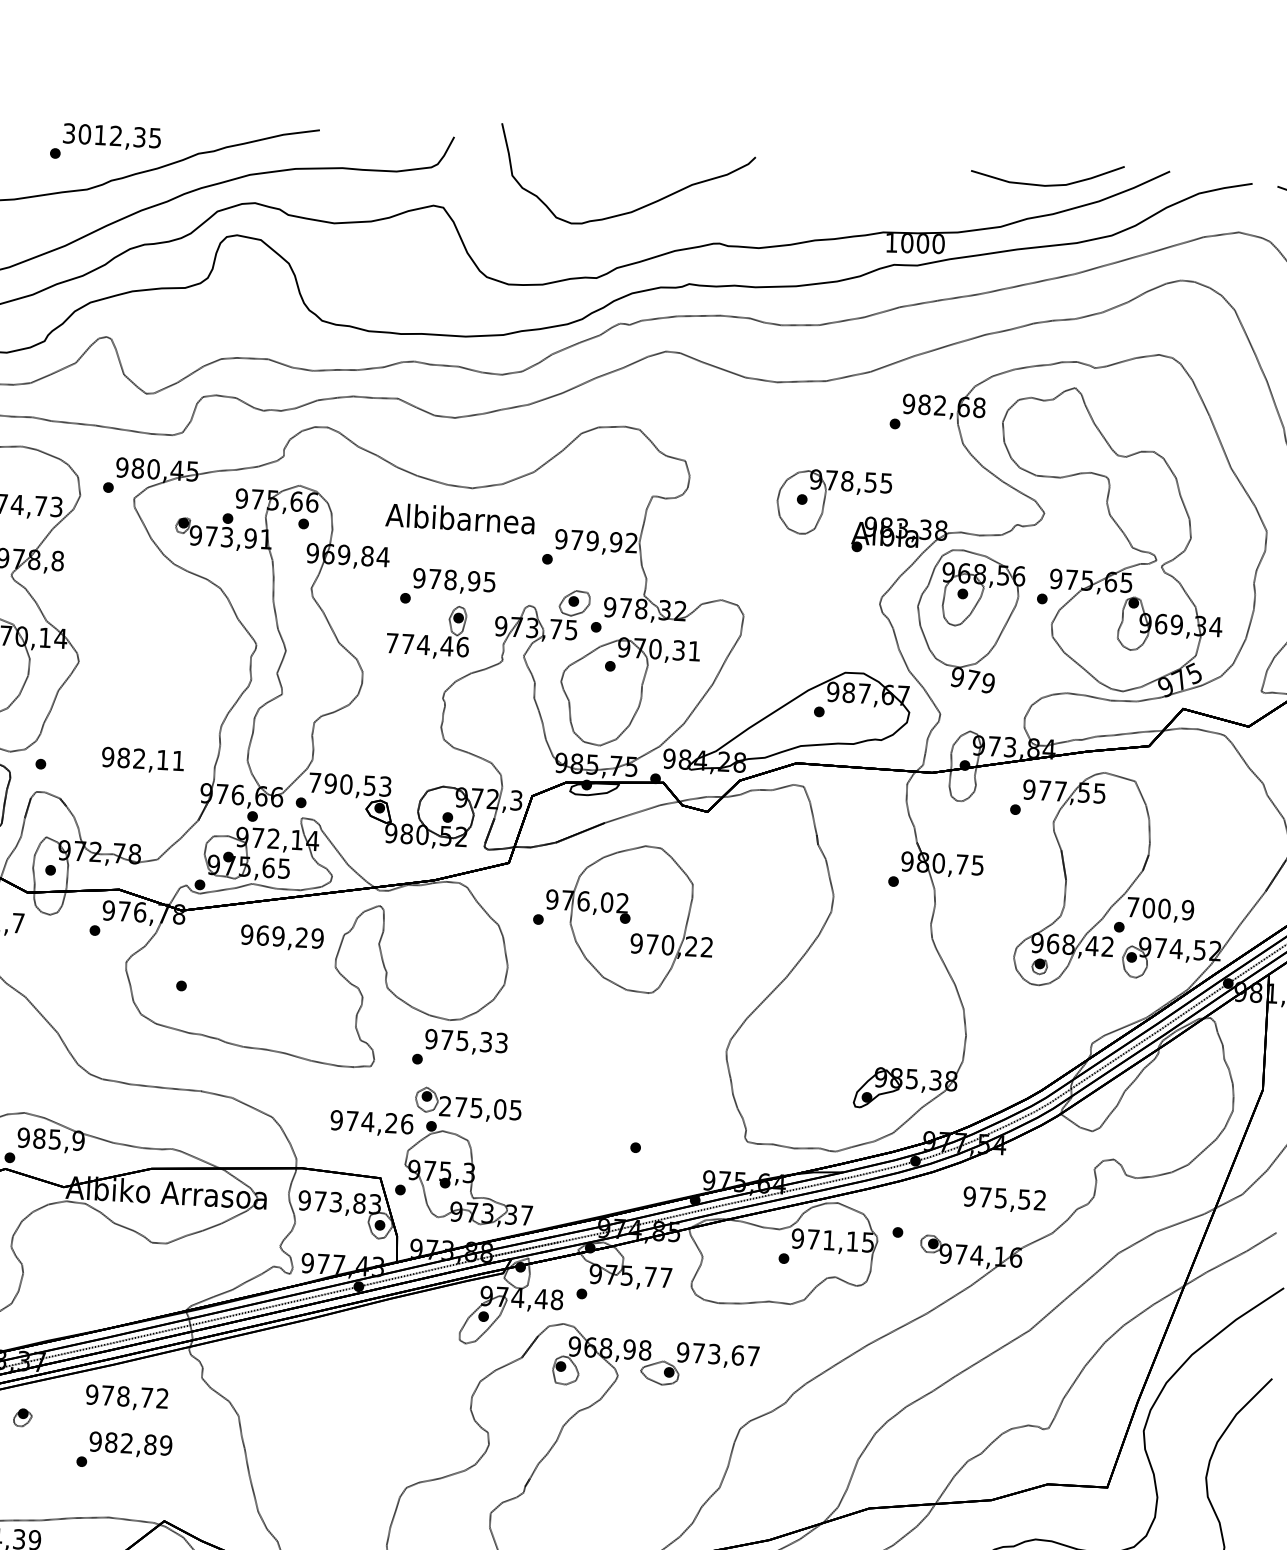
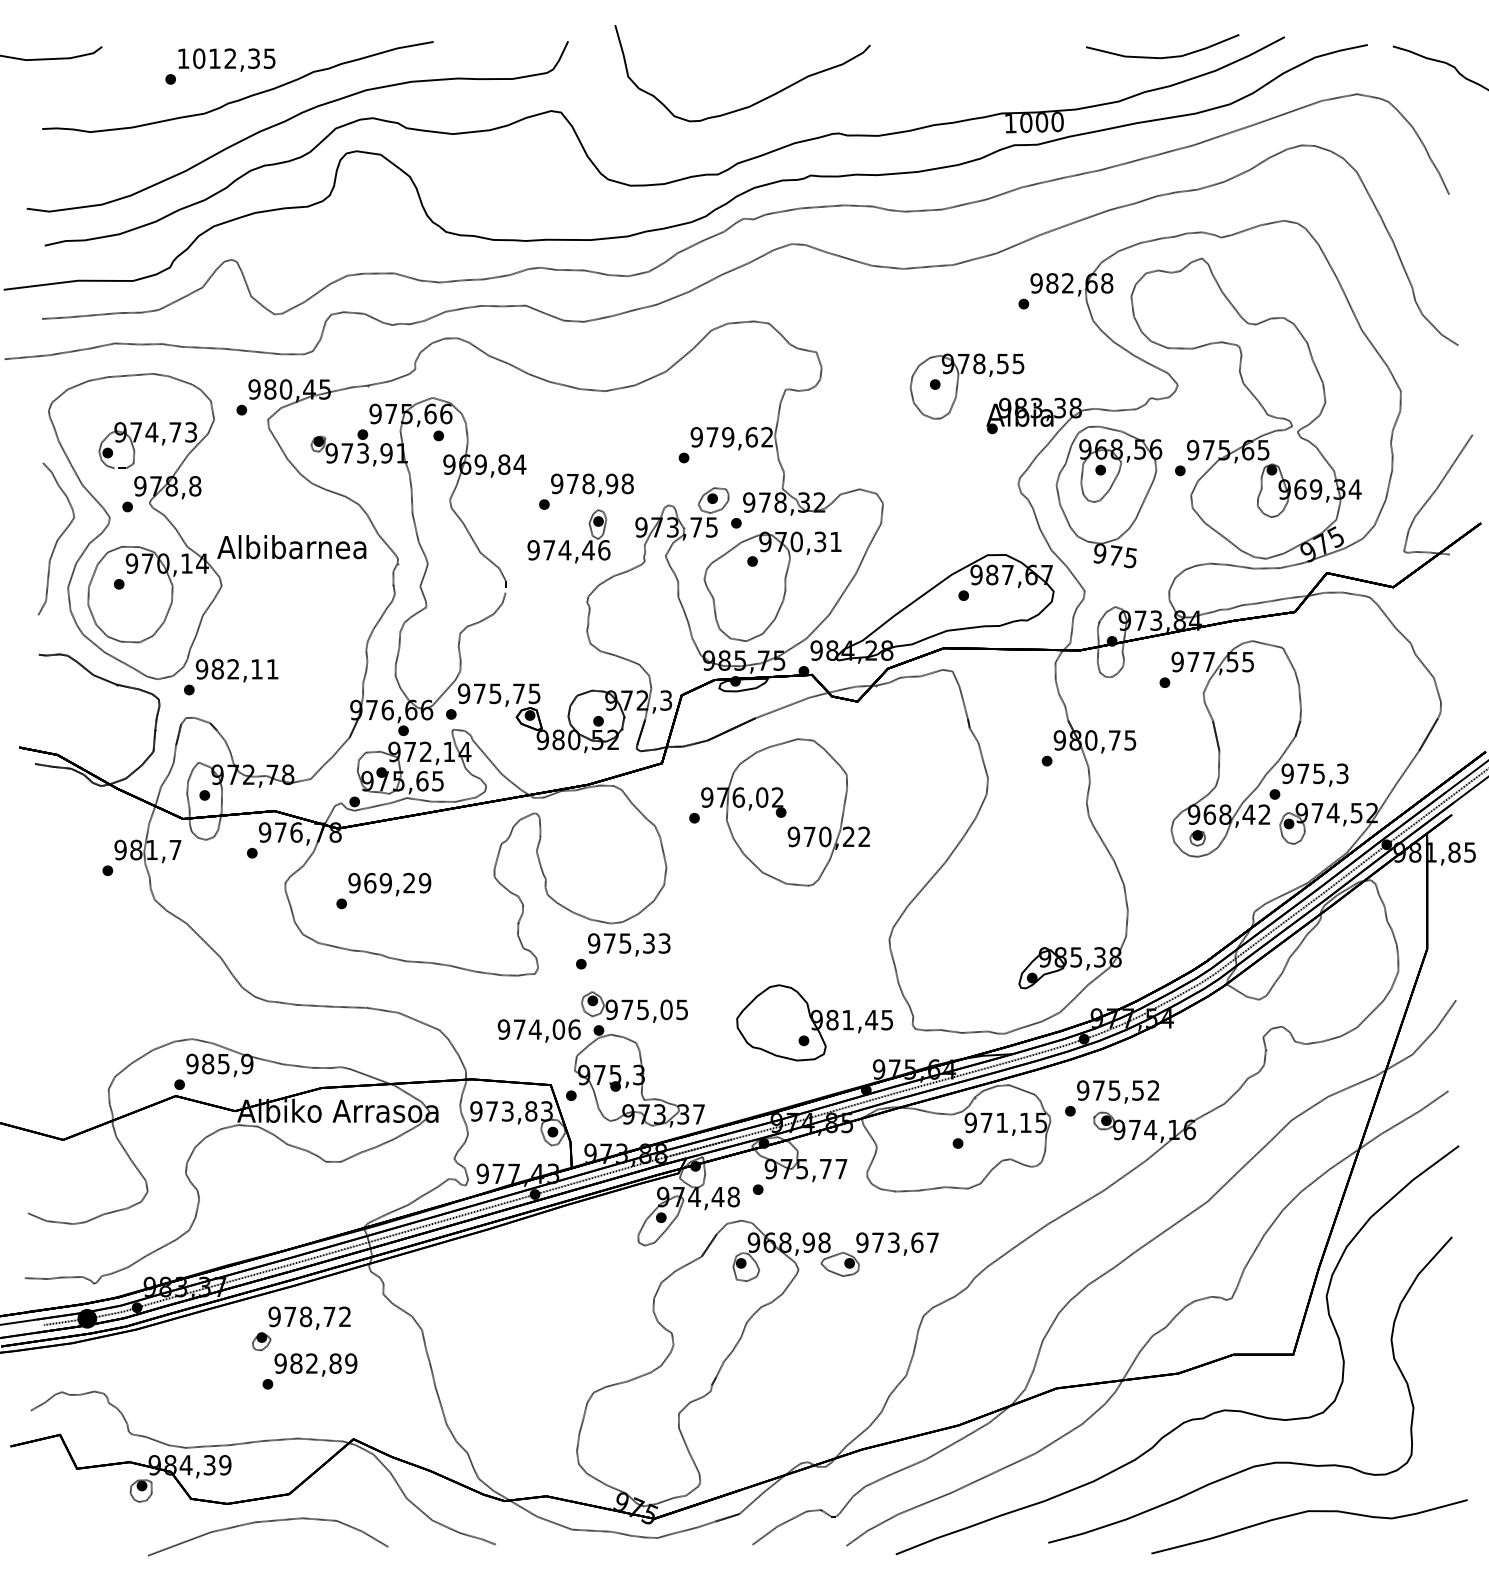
text: (69, 133) -> (183, 58), 3012,35 -> 1012,35
text: (459, 518) -> (291, 547), moved
text: (615, 542) -> (751, 437), 979,92 -> 979,62
text: (489, 581) -> (627, 483), 978,95 -> 978,98
text: (392, 643) -> (533, 550), 774,46 -> 974,46
text: (987, 682) -> (1130, 557), 979 -> 975
text: (143, 760) -> (237, 670), moved
text: (350, 784) -> (499, 693), 790,53 -> 975,75
text: (1159, 908) -> (1314, 773), 700,9 -> 975,3
text: (282, 937) -> (389, 884), moved
text: (445, 1106) -> (611, 1009), 275,05 -> 975,05
text: (391, 1123) -> (558, 1029), 974,26 -> 974,06
part: (647, 1130) -> (814, 1022), added
text: (1004, 1199) -> (1118, 1091), moved
part: (22, 1417) -> (261, 1341), moved

